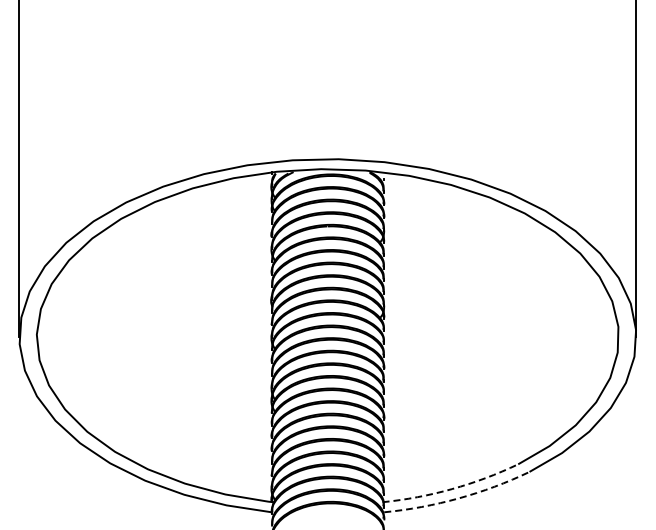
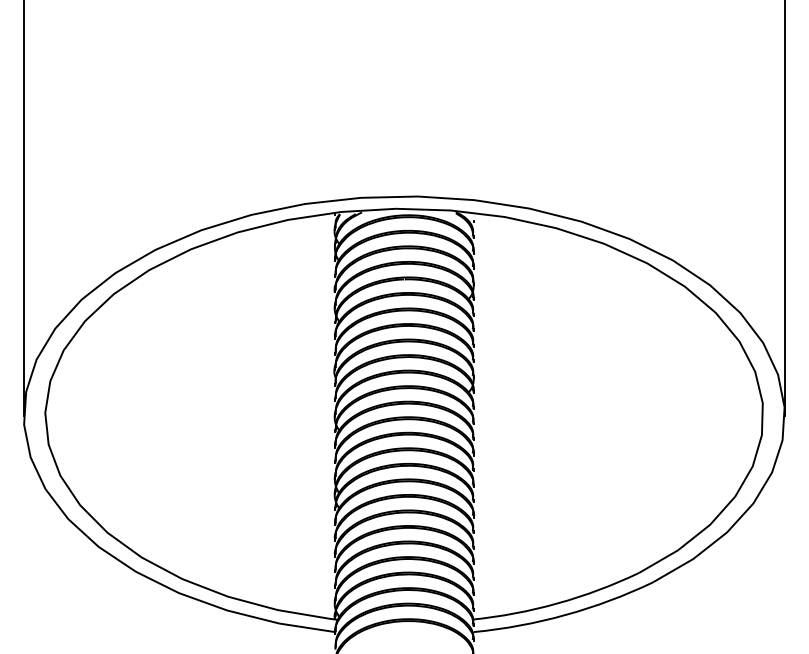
arc: (452, 489) -> (558, 603), dashed -> solid
arc: (458, 498) -> (565, 615), dashed -> solid

